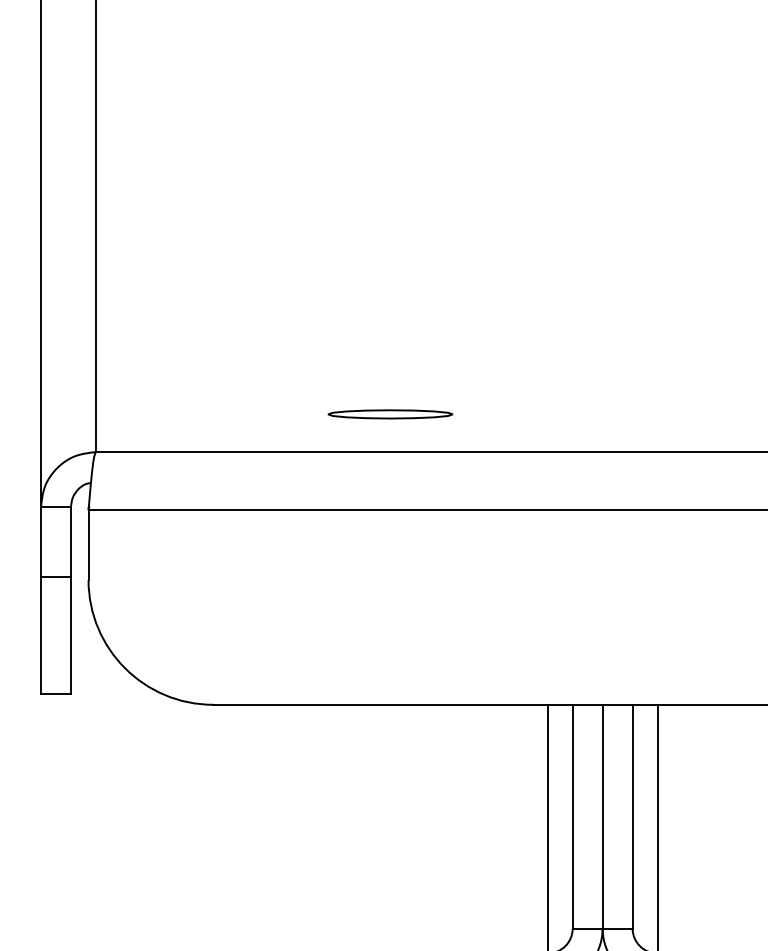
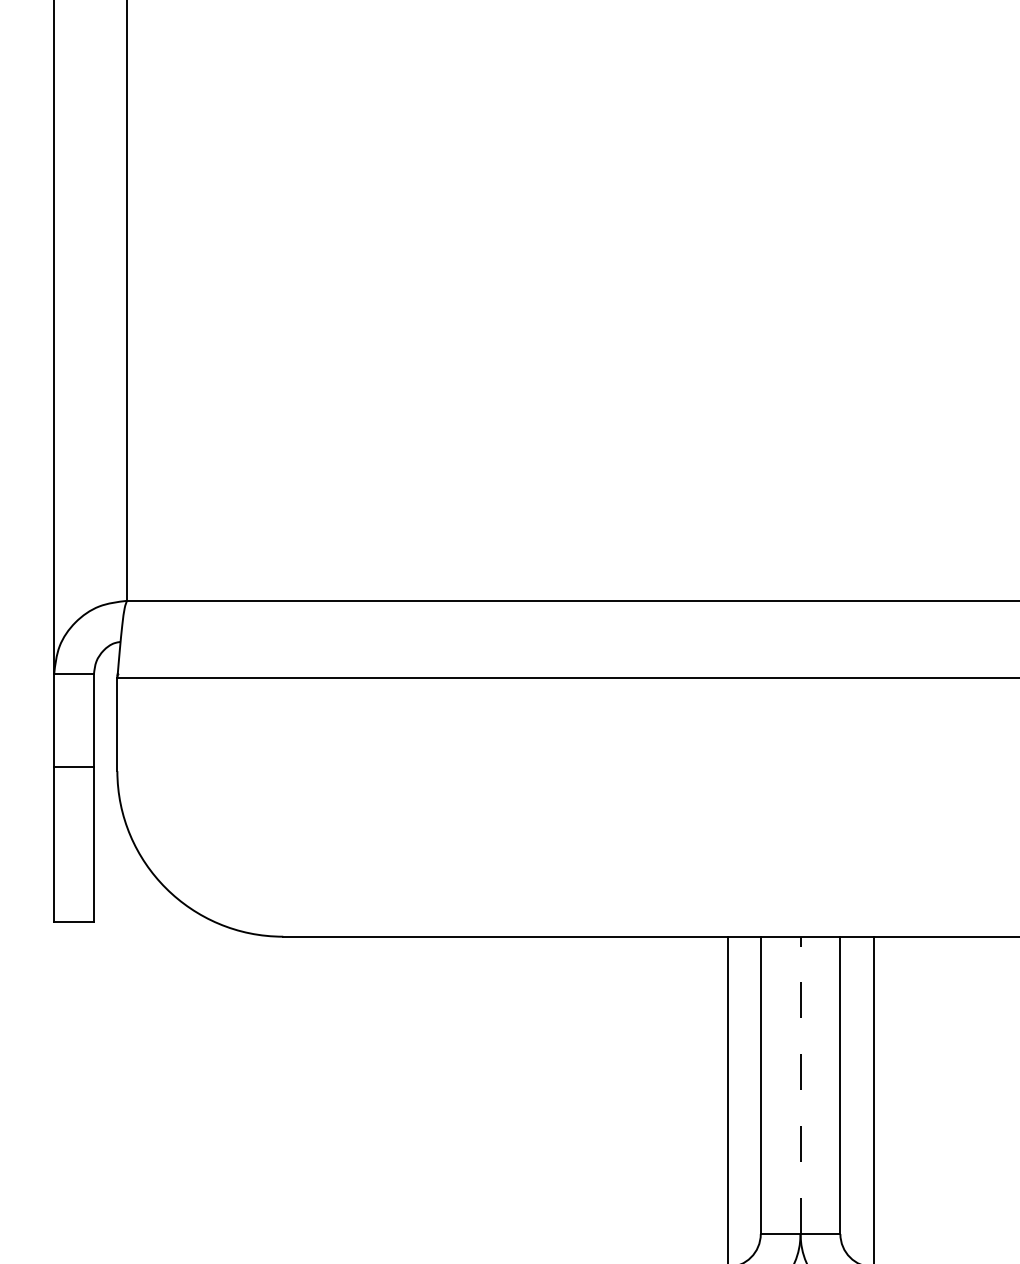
part: (390, 414) -> (518, 550), removed
line: (602, 816) -> (800, 1085), solid -> dashed

